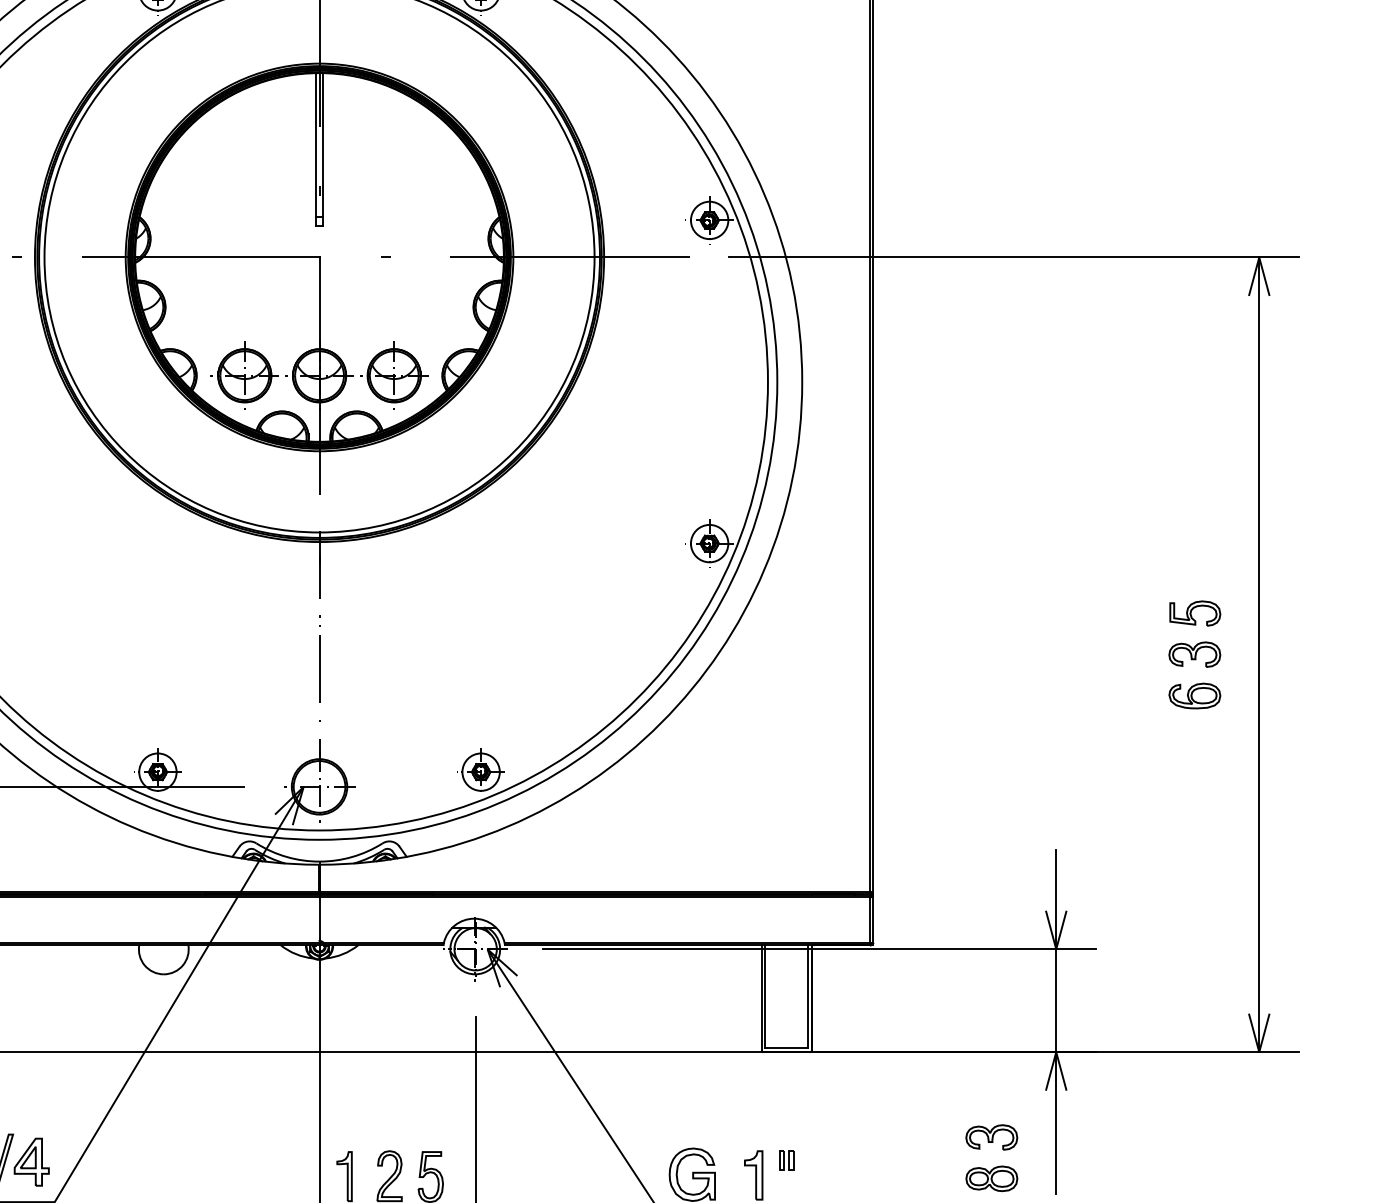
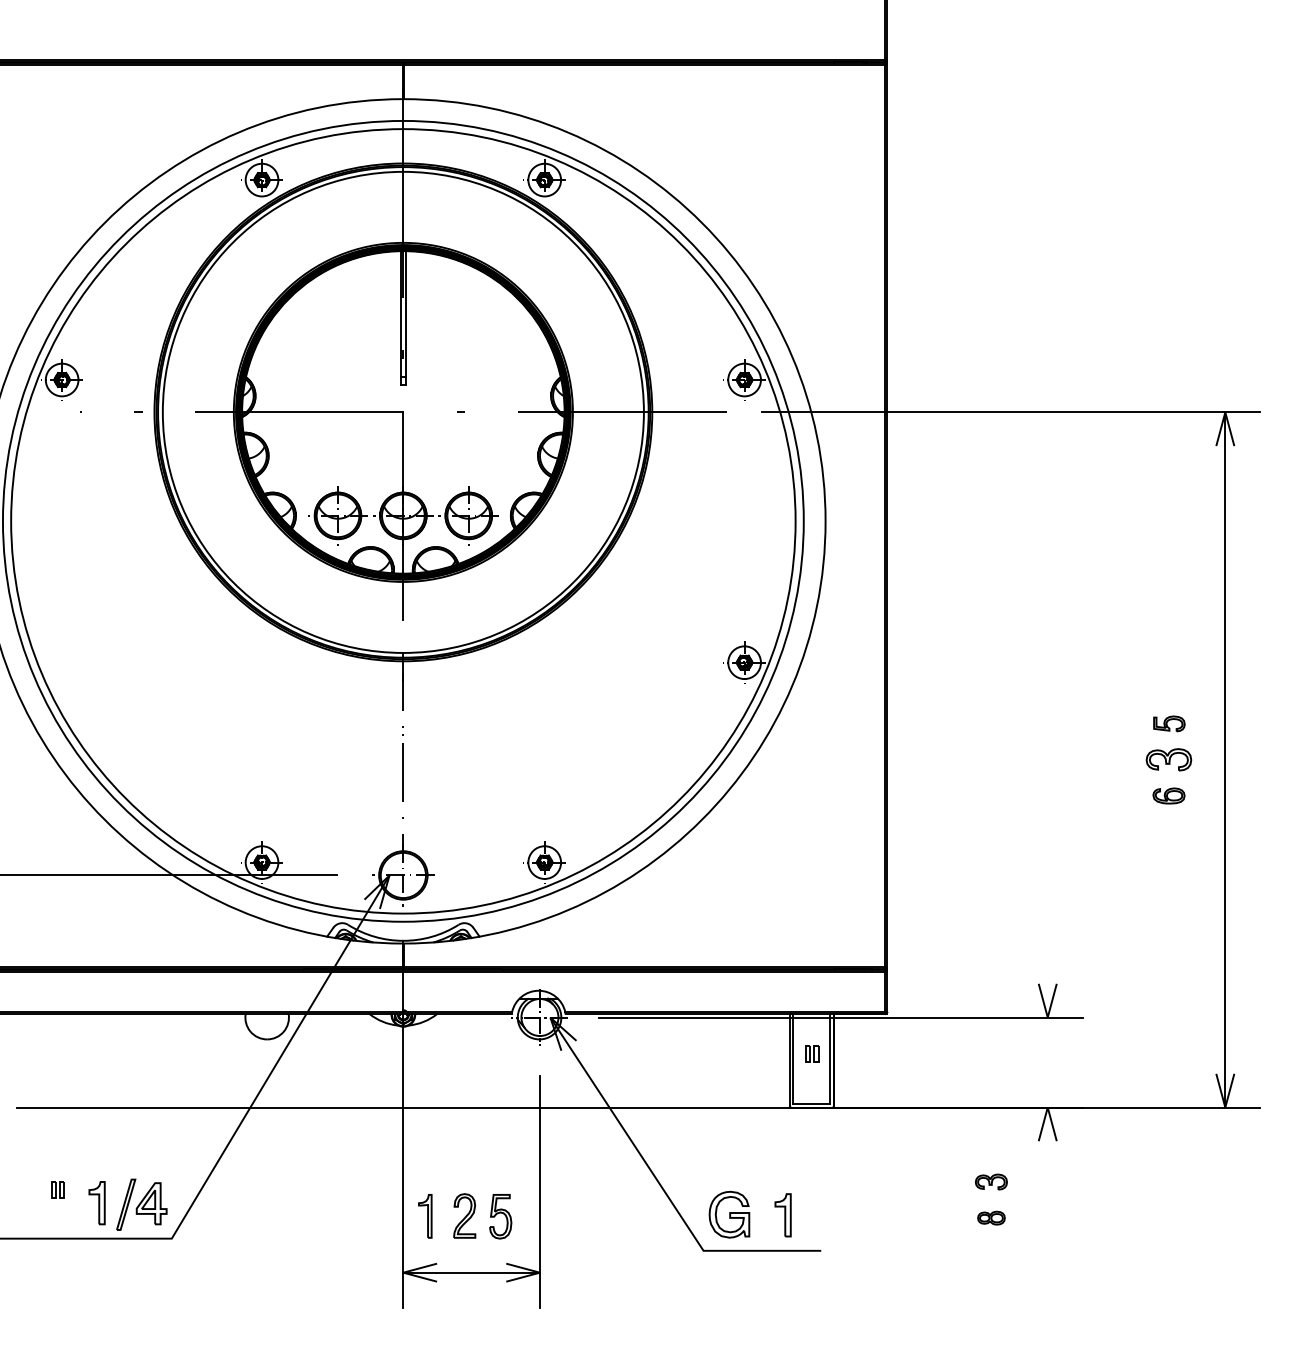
part: (1195, 613) -> (1169, 723), size x0.7
part: (1194, 695) -> (1168, 795), size x0.7
line: (1055, 1021) -> (1047, 1080), removed
part: (991, 1136) -> (991, 1181), size x0.7
part: (787, 1159) -> (812, 1053), moved
part: (991, 1177) -> (991, 1217), size x0.6

